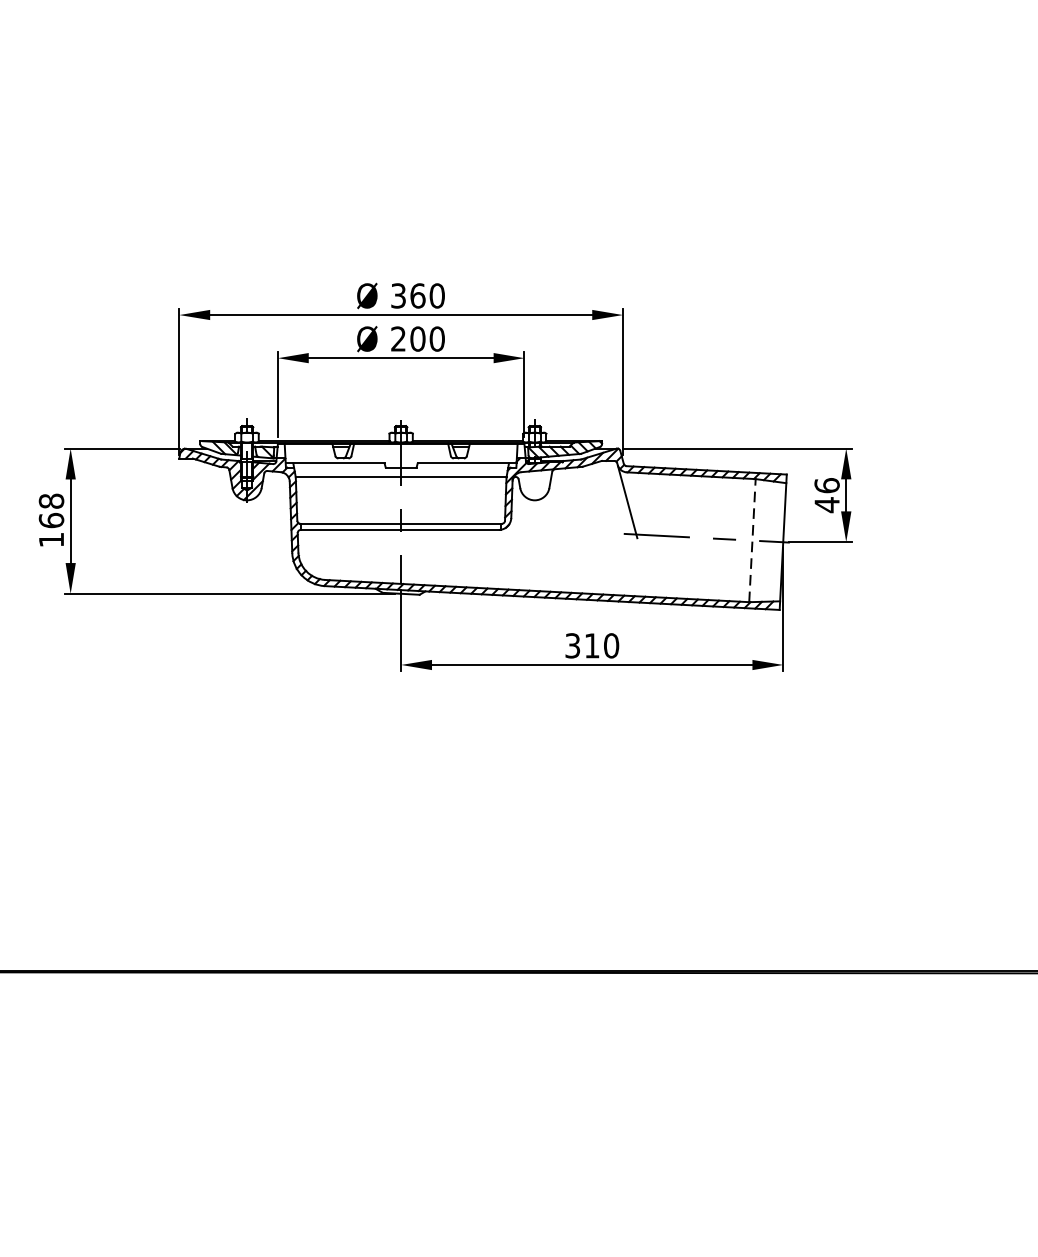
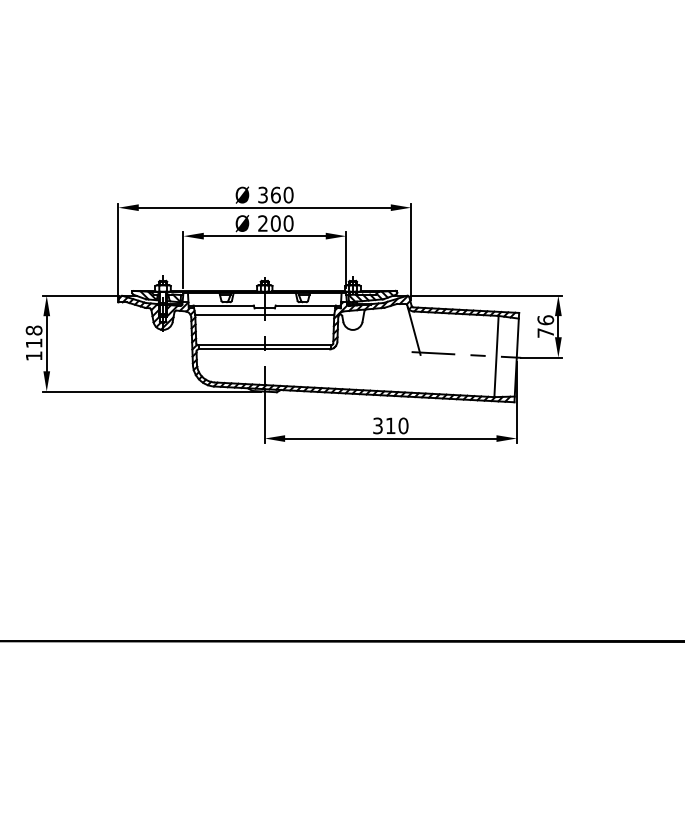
text: (826, 504) -> (545, 332), 46 -> 76
text: (50, 520) -> (33, 343), 168 -> 118
line: (752, 540) -> (496, 356), dashed -> solid

